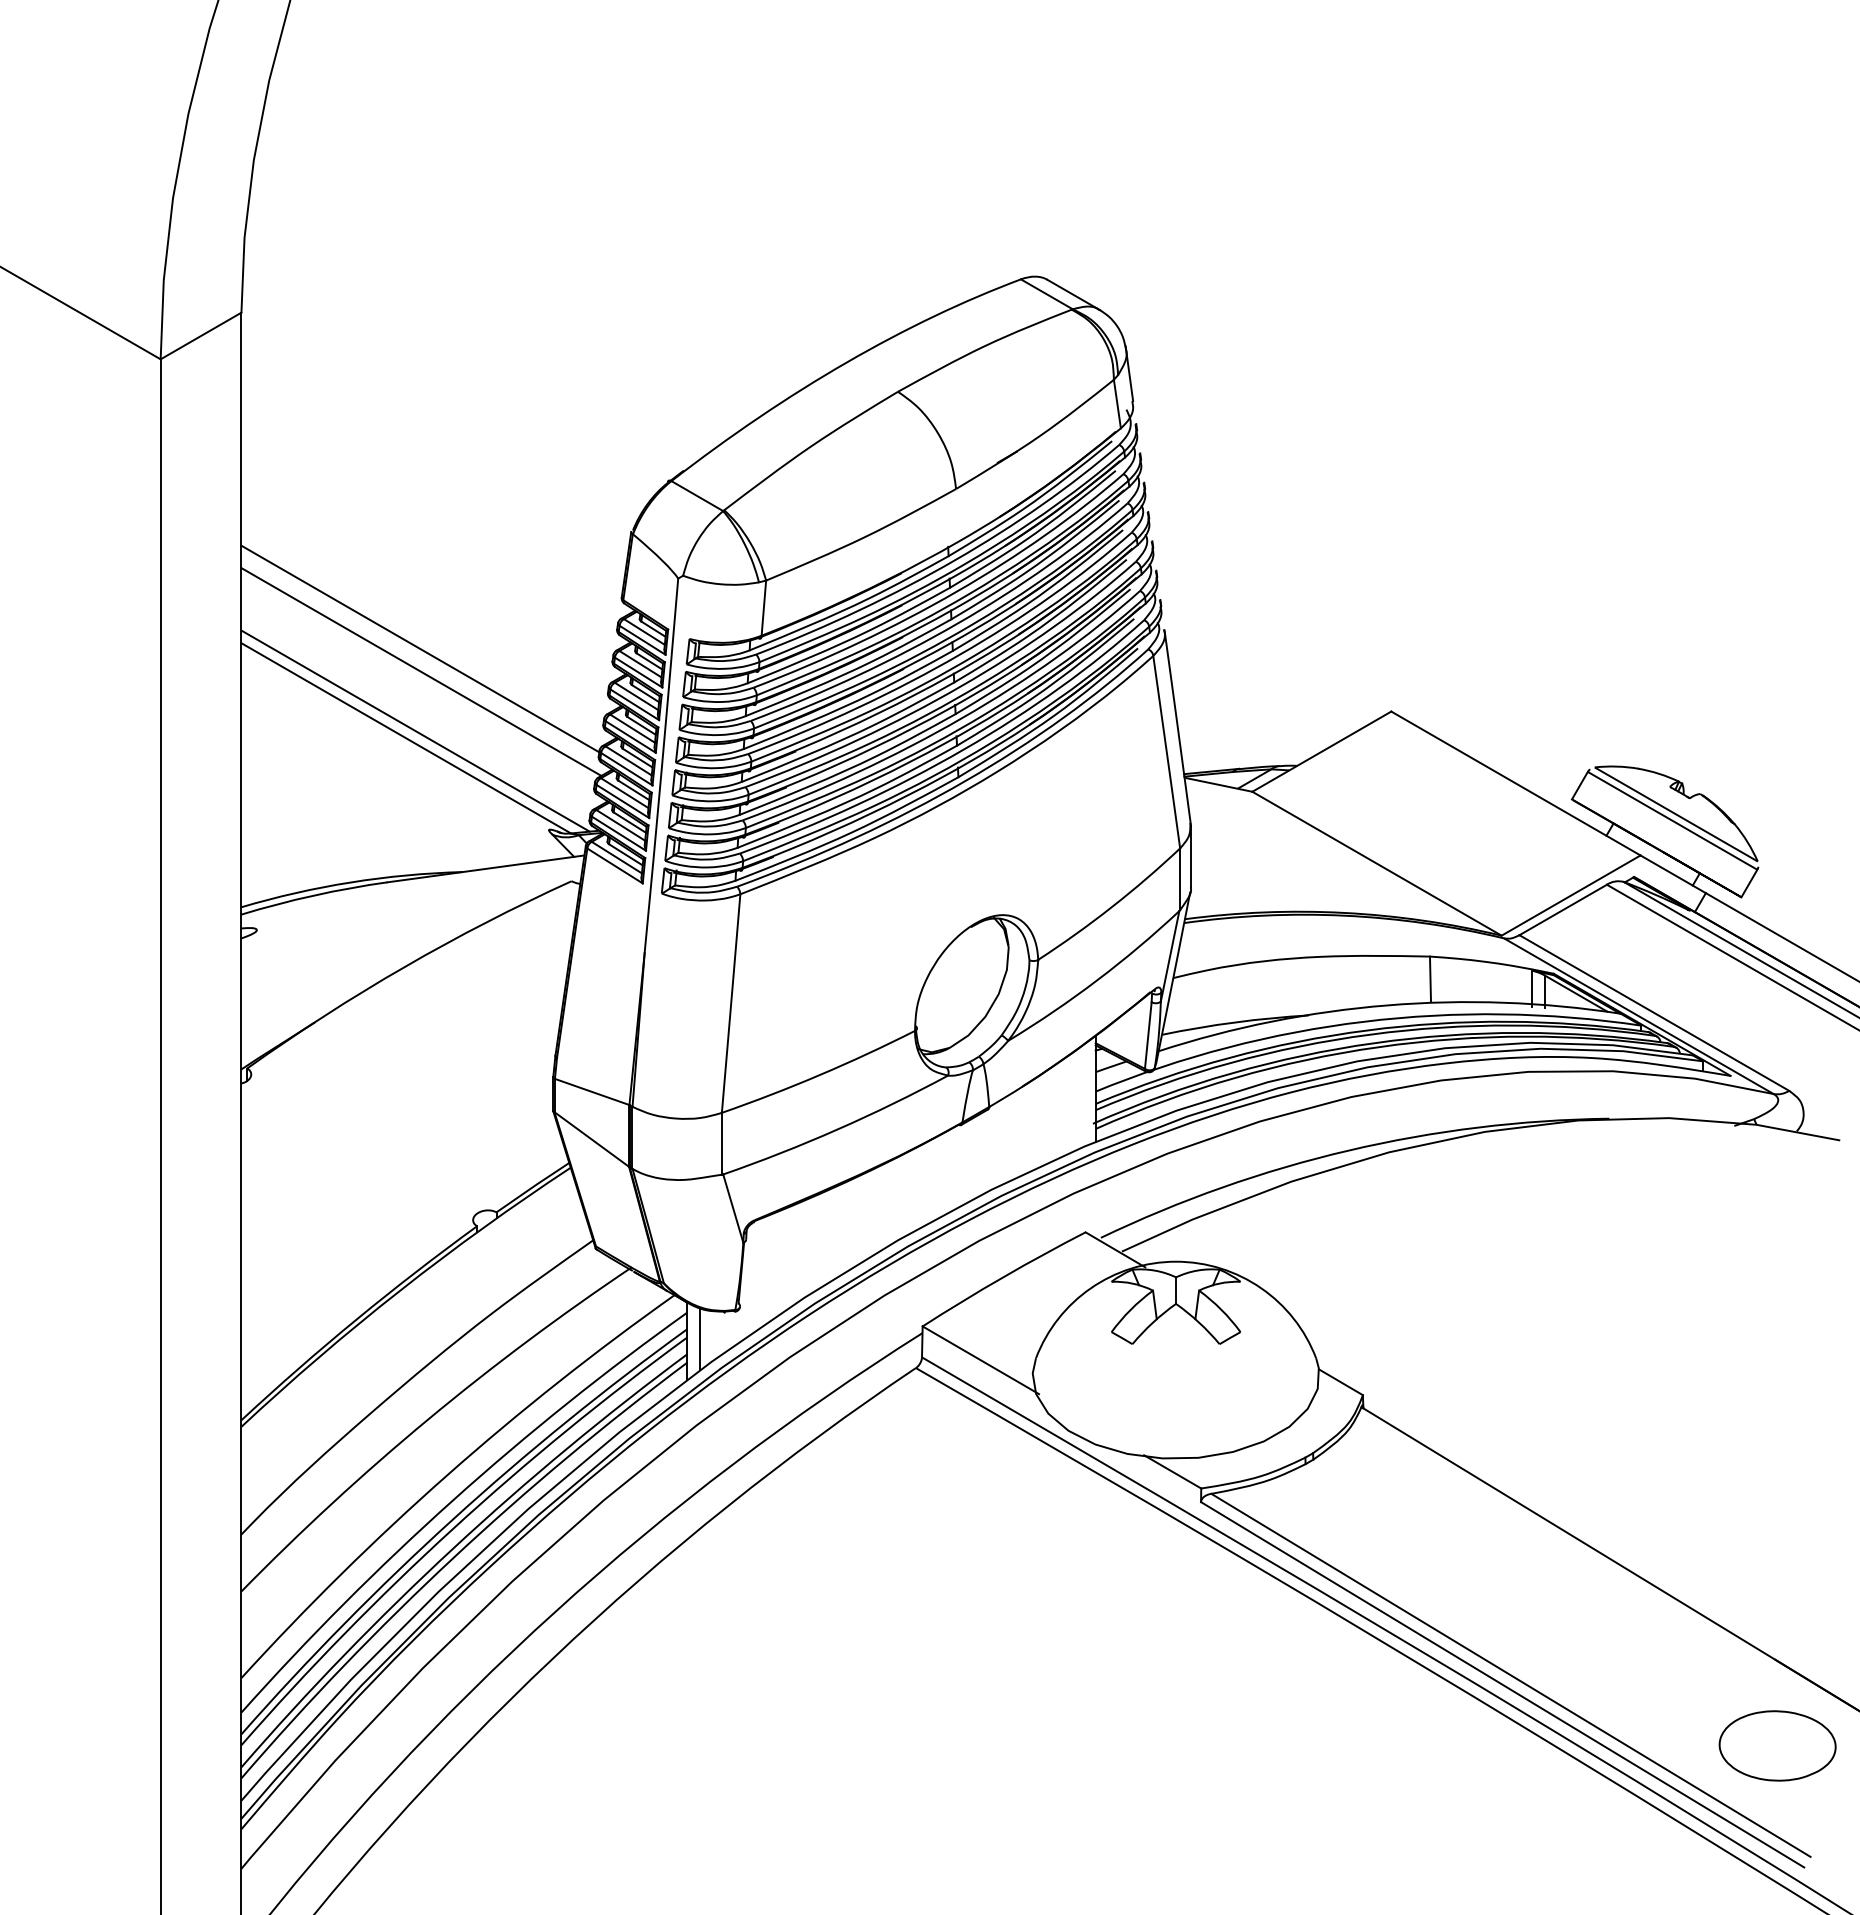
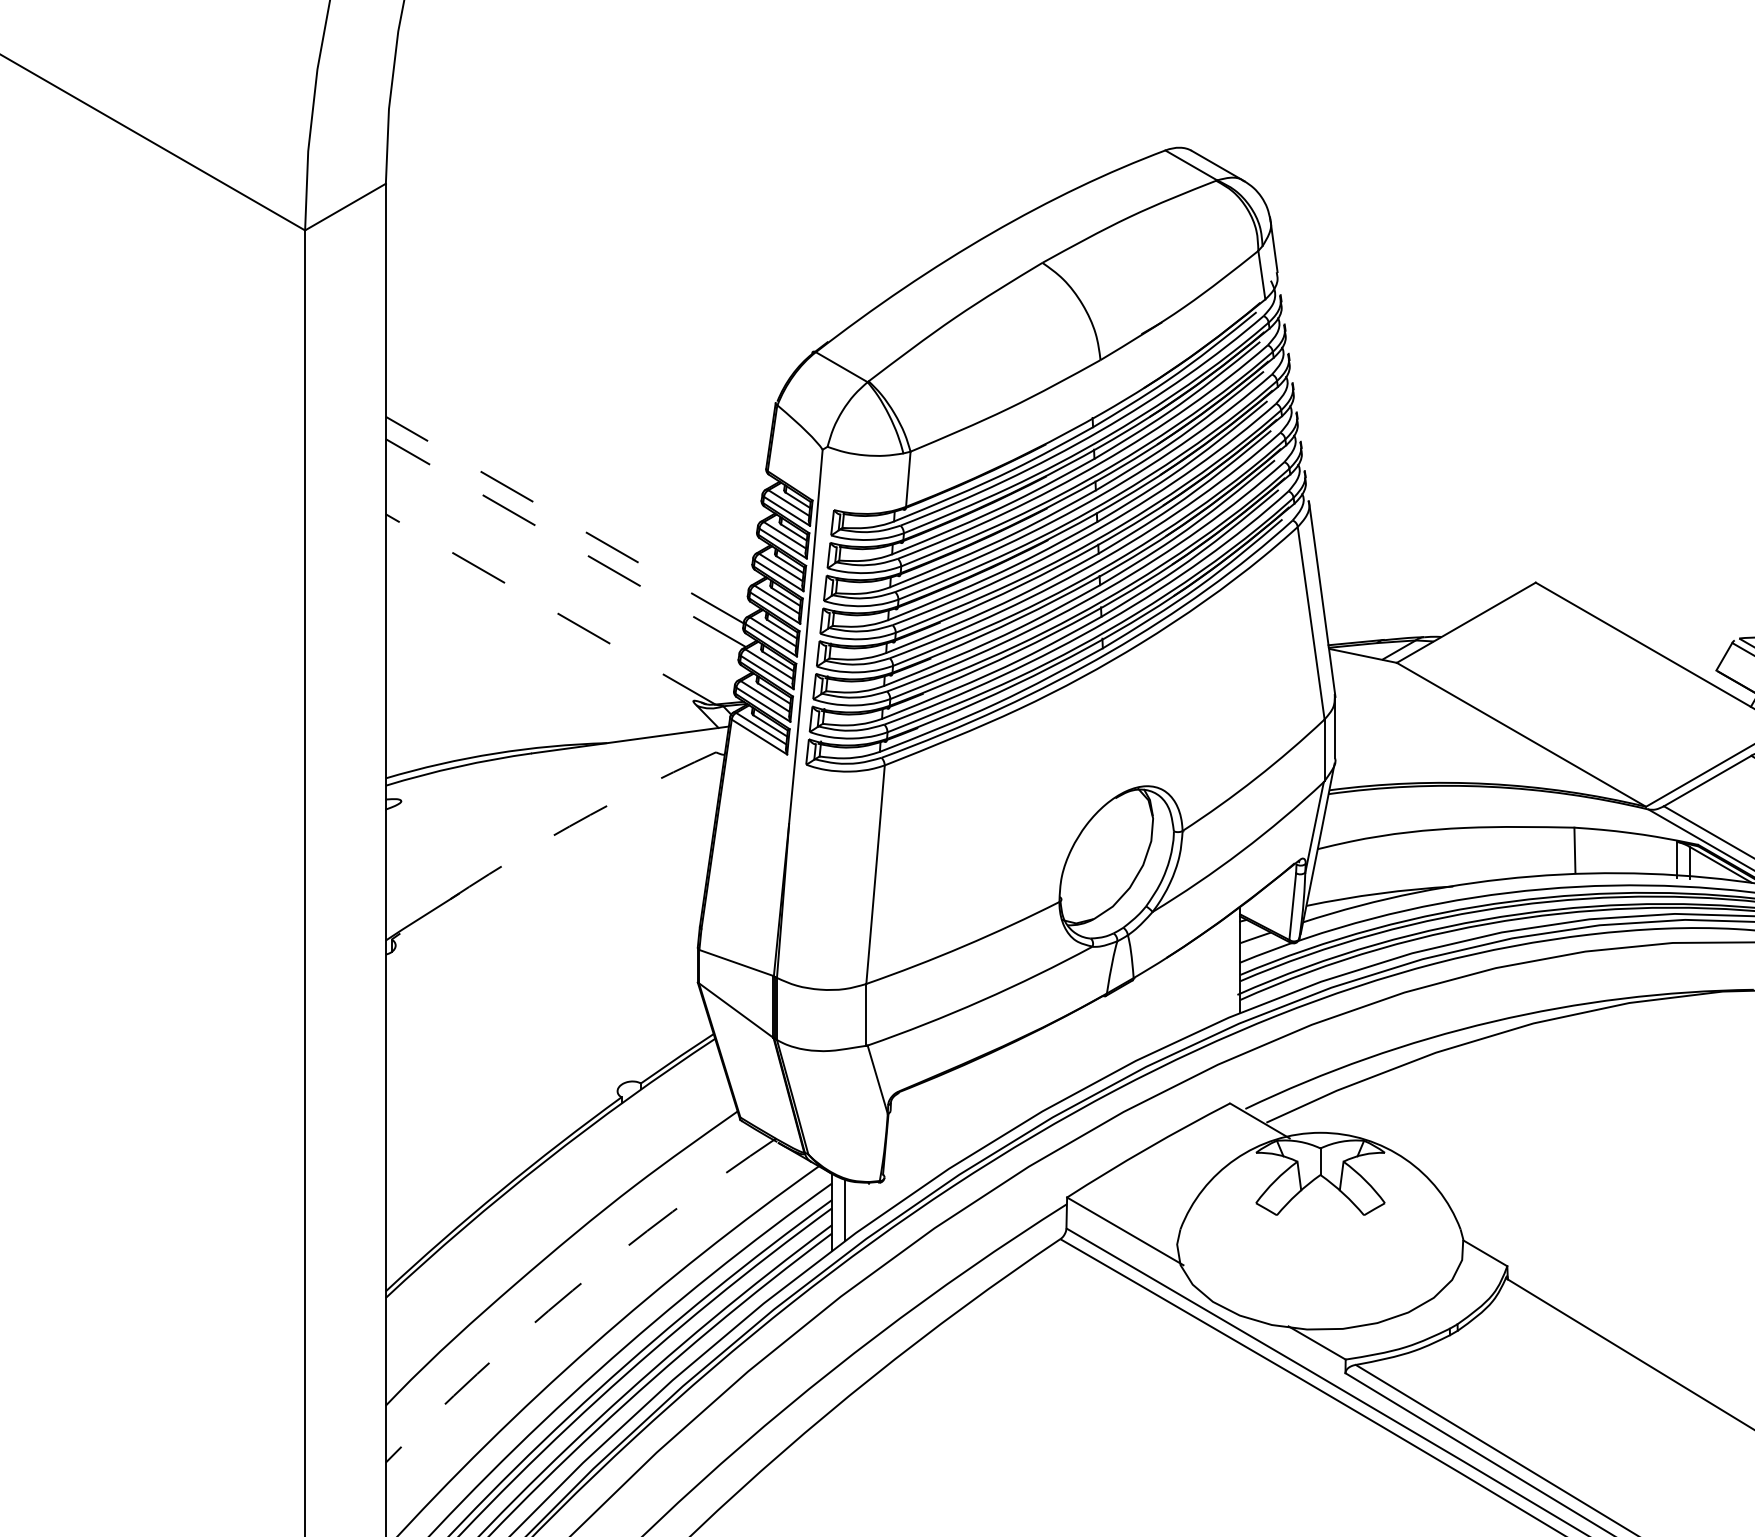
line: (420, 649) -> (564, 520), solid -> dashed
line: (421, 672) -> (565, 543), solid -> dashed
line: (415, 730) -> (559, 601), removed
line: (405, 738) -> (549, 609), solid -> dashed
arc: (404, 966) -> (548, 837), solid -> dashed
arc: (428, 1419) -> (572, 1290), solid -> dashed

